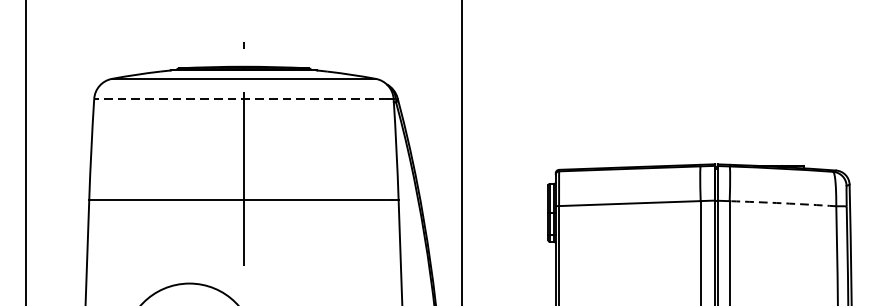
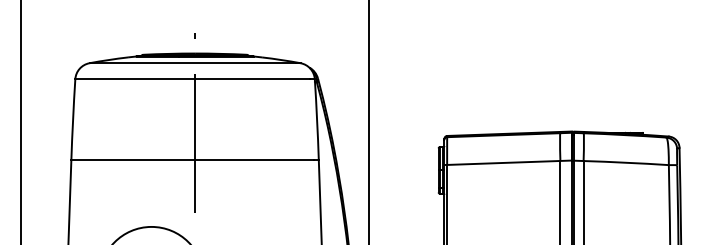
line: (240, 99) -> (192, 79), dashed -> solid
arc: (783, 203) -> (626, 162), dashed -> solid

